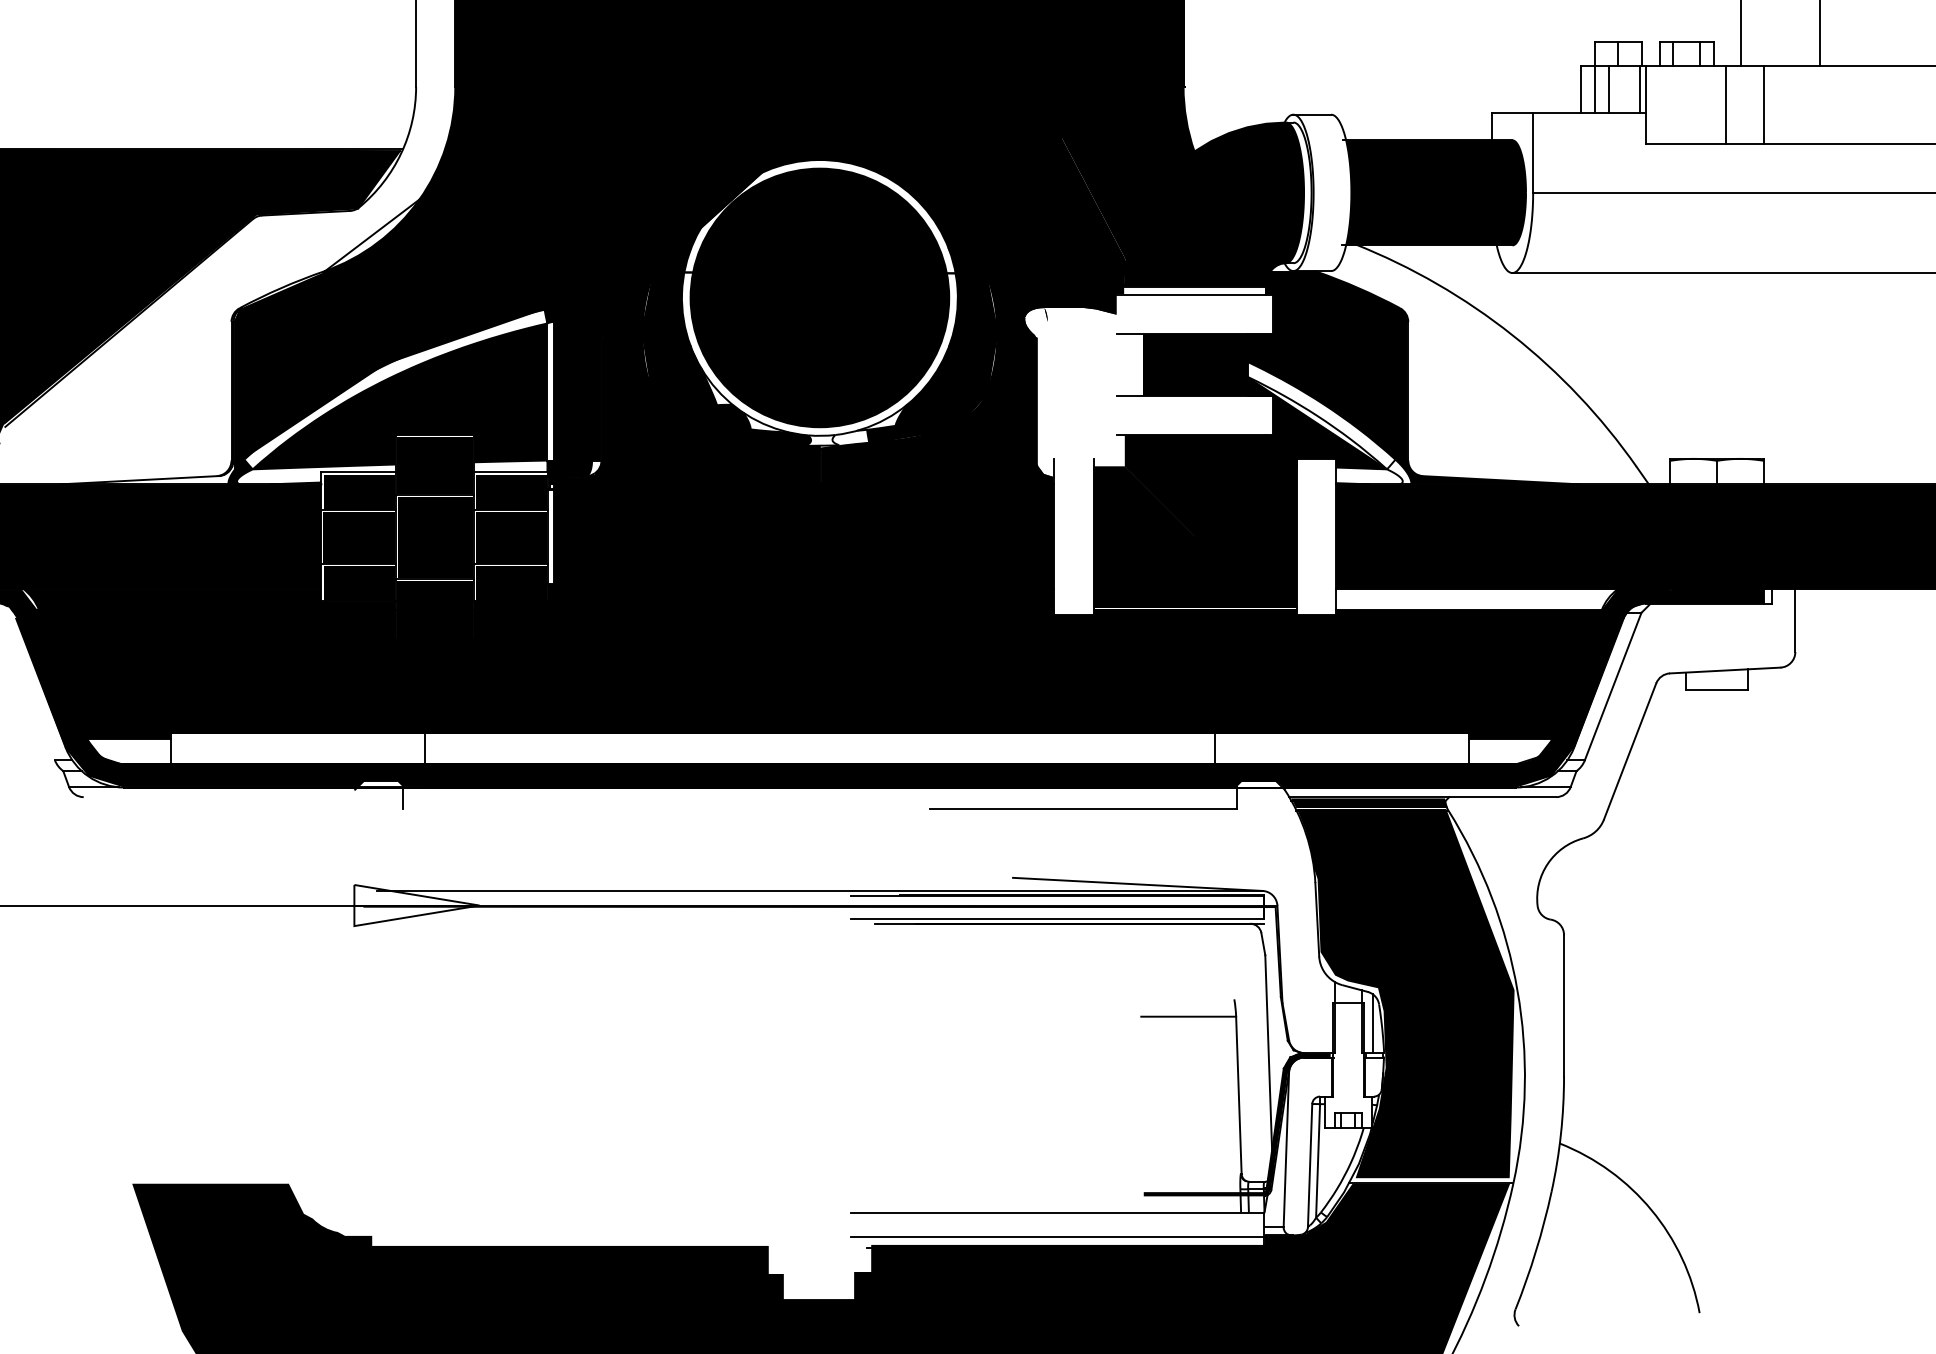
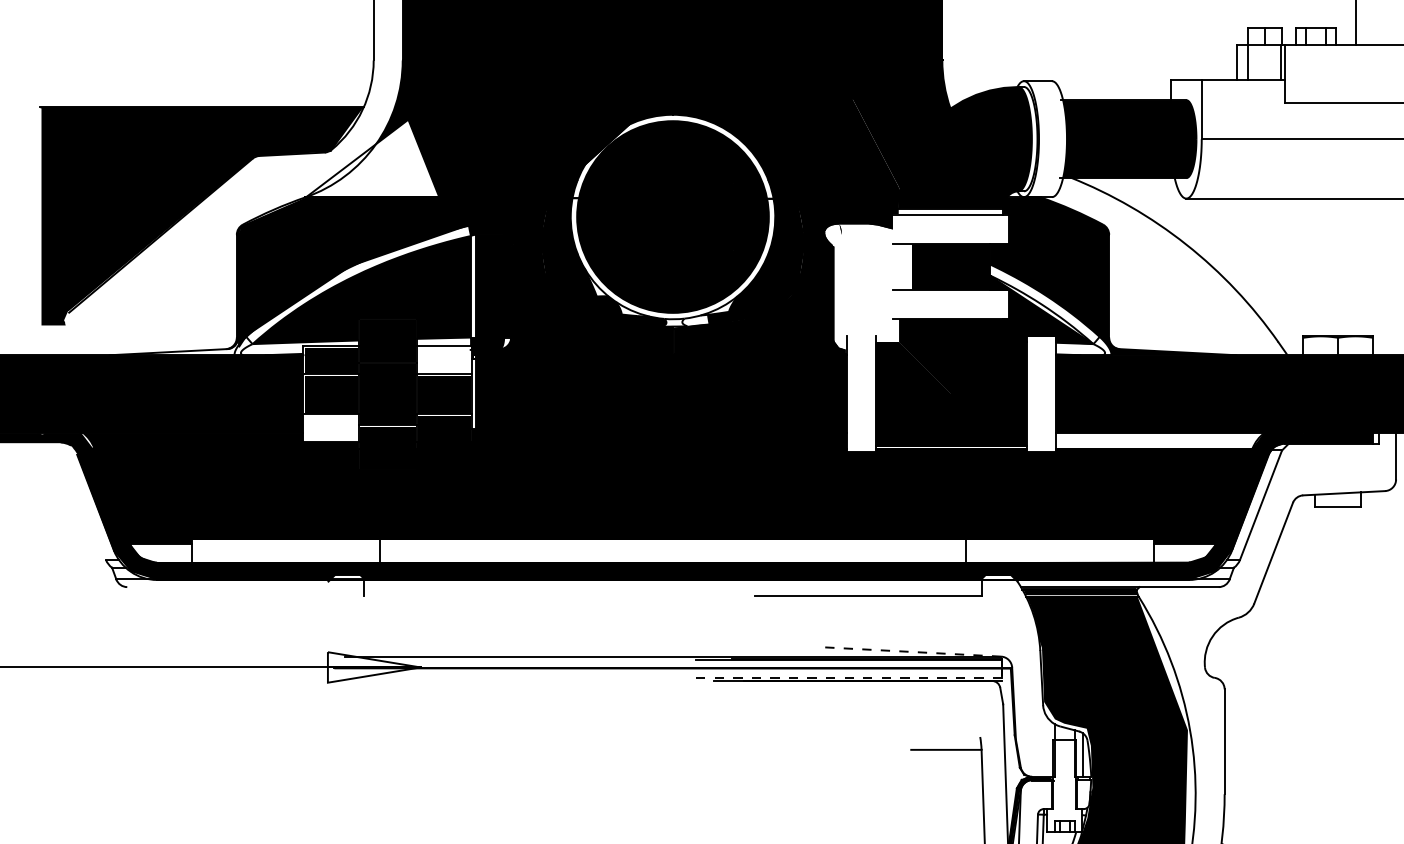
line: (1608, 88) -> (1257, 61), removed
line: (1726, 104) -> (1345, 73), removed
line: (1764, 104) -> (1373, 73), removed
fill: (414, 218) -> (372, 158), removed
fill: (240, 471) -> (243, 345), removed
fill: (511, 491) -> (444, 360), removed
fill: (358, 582) -> (330, 427), removed
line: (1137, 884) -> (908, 651), solid -> dashed
line: (1057, 919) -> (849, 677), solid -> dashed

